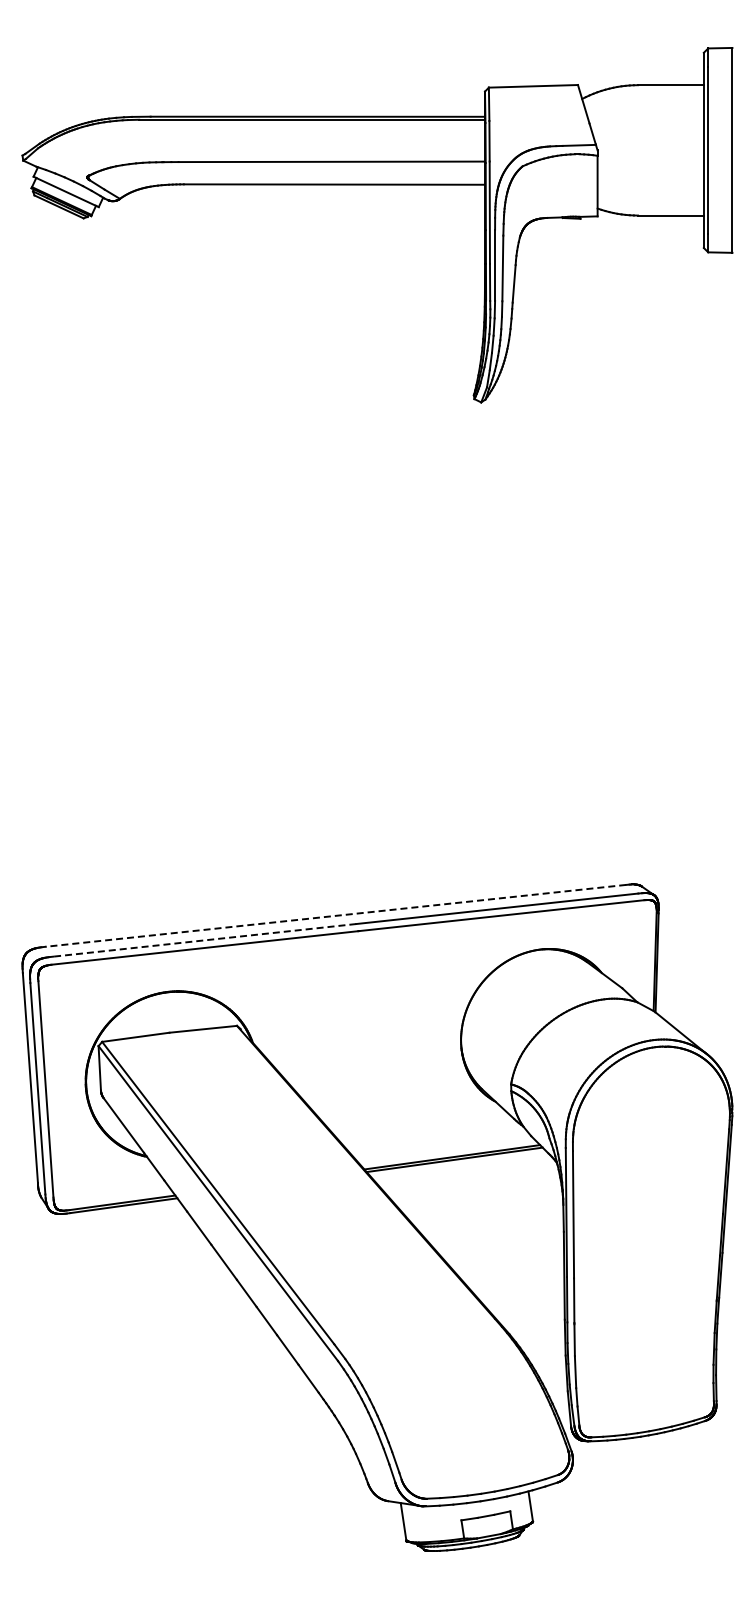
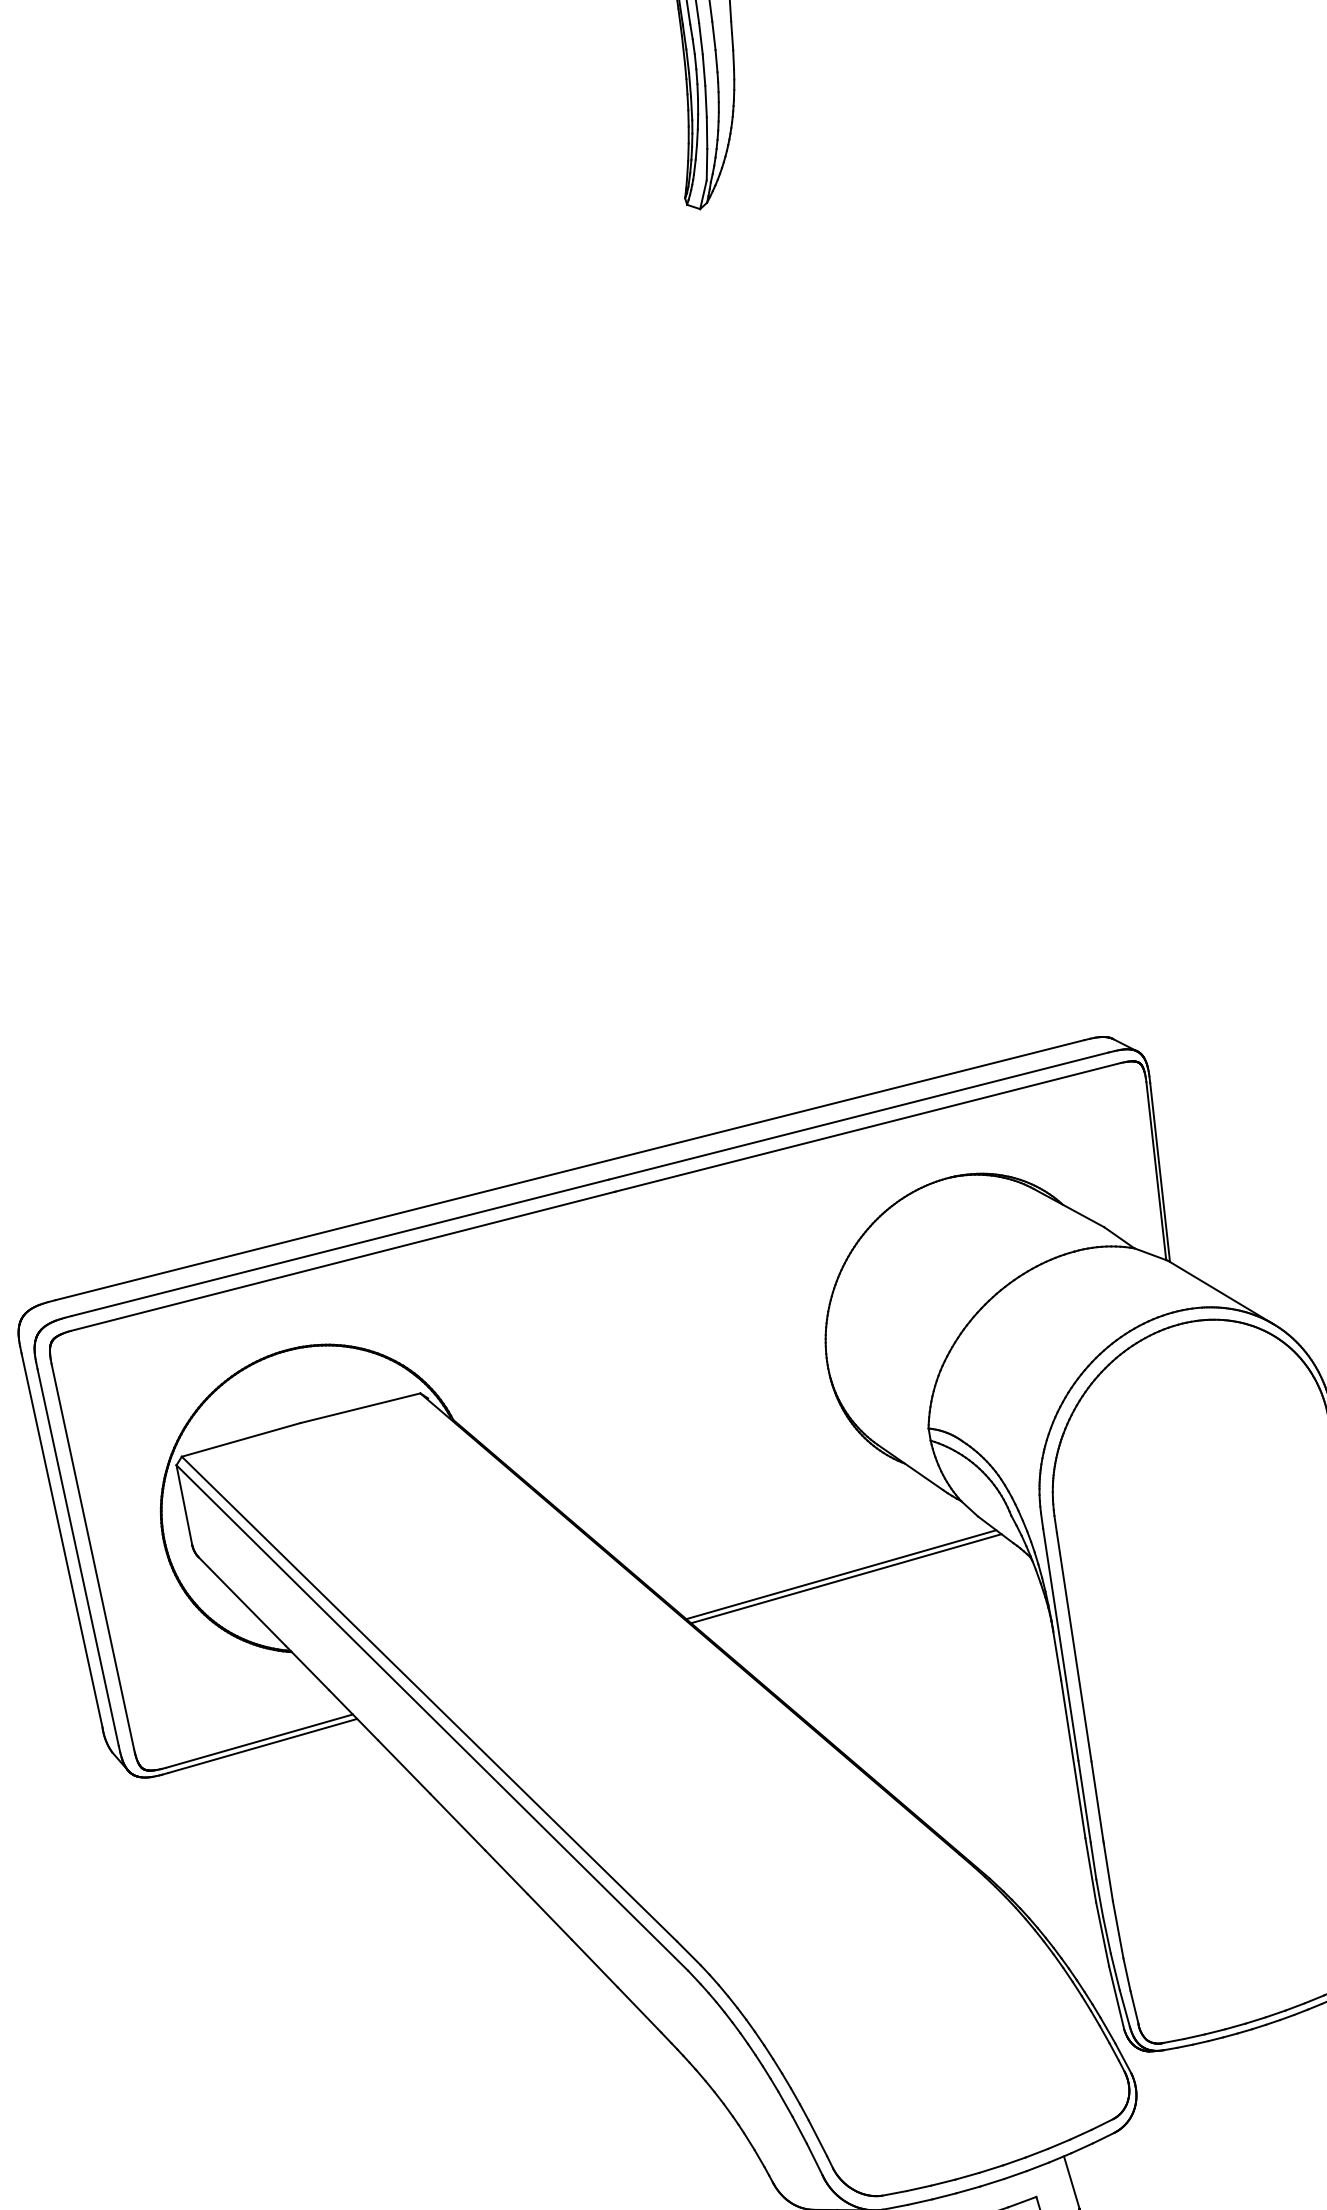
line: (335, 915) -> (569, 1169), dashed -> solid
line: (204, 940) -> (340, 1248), dashed -> solid

